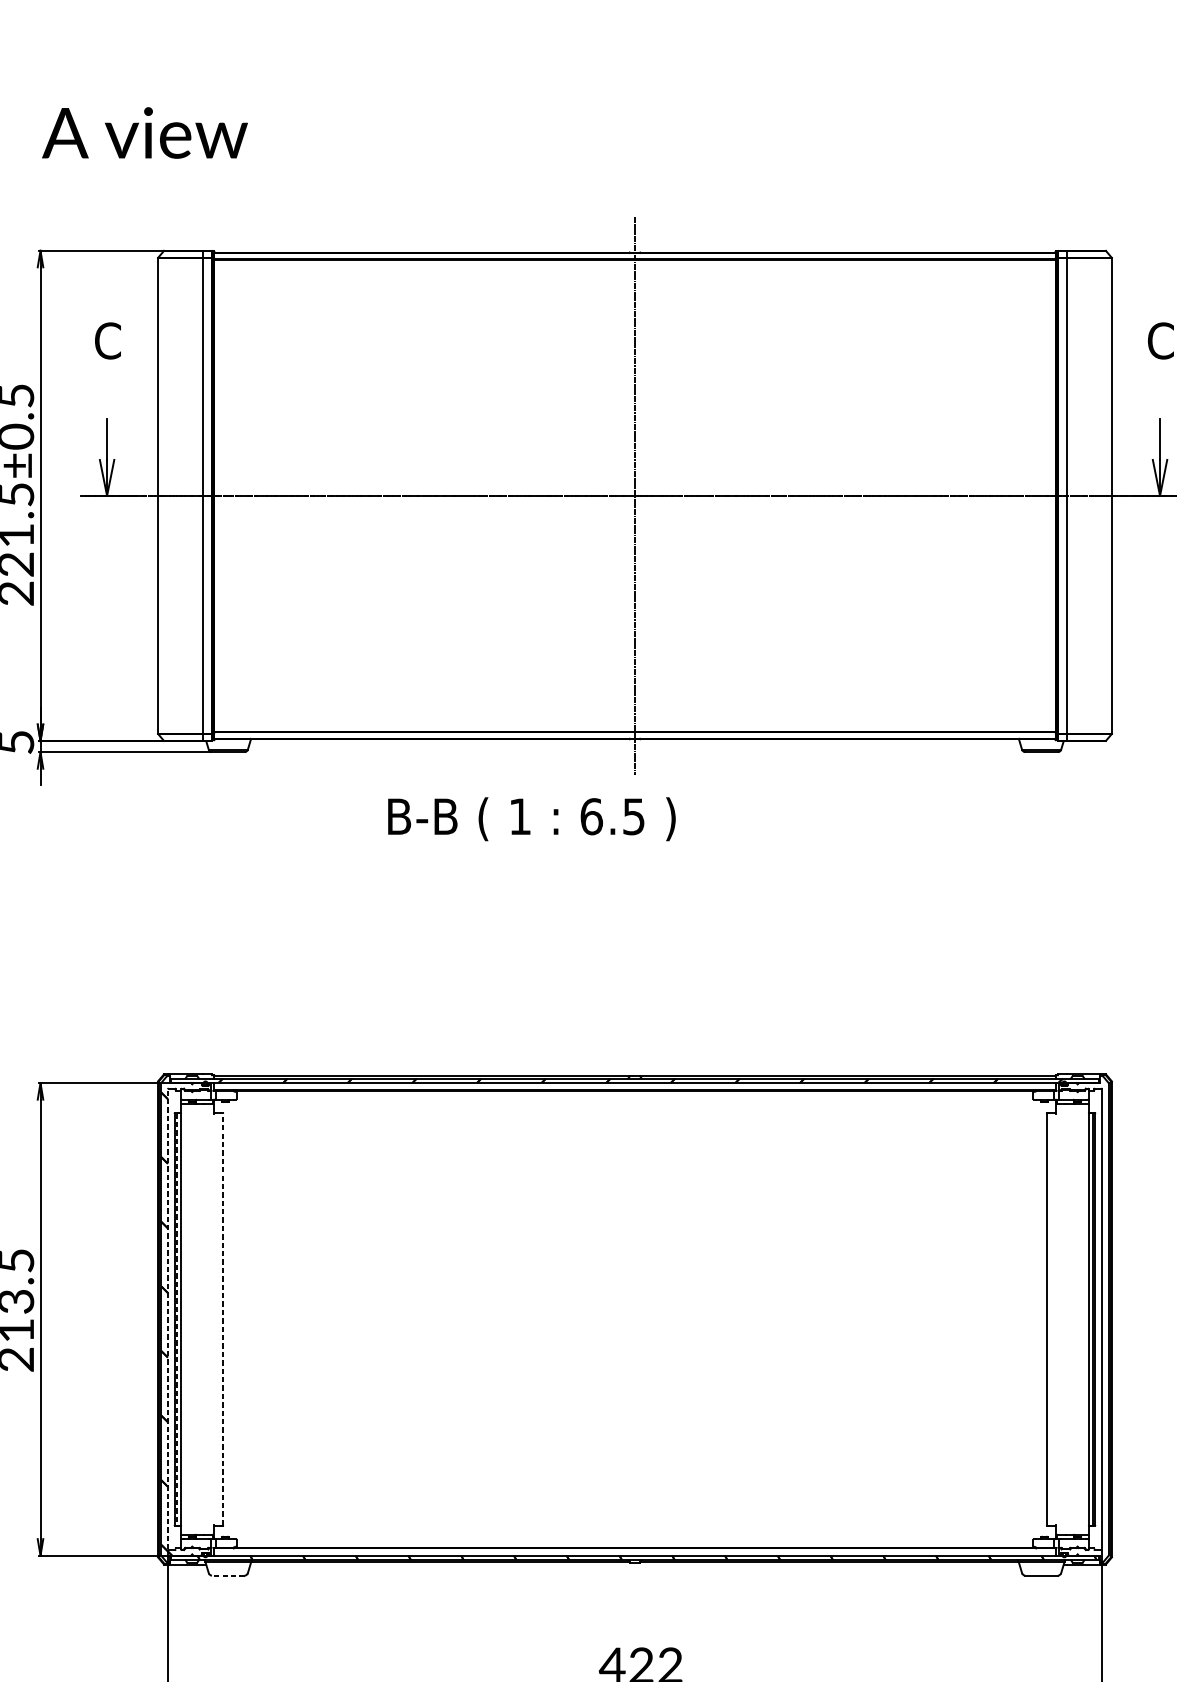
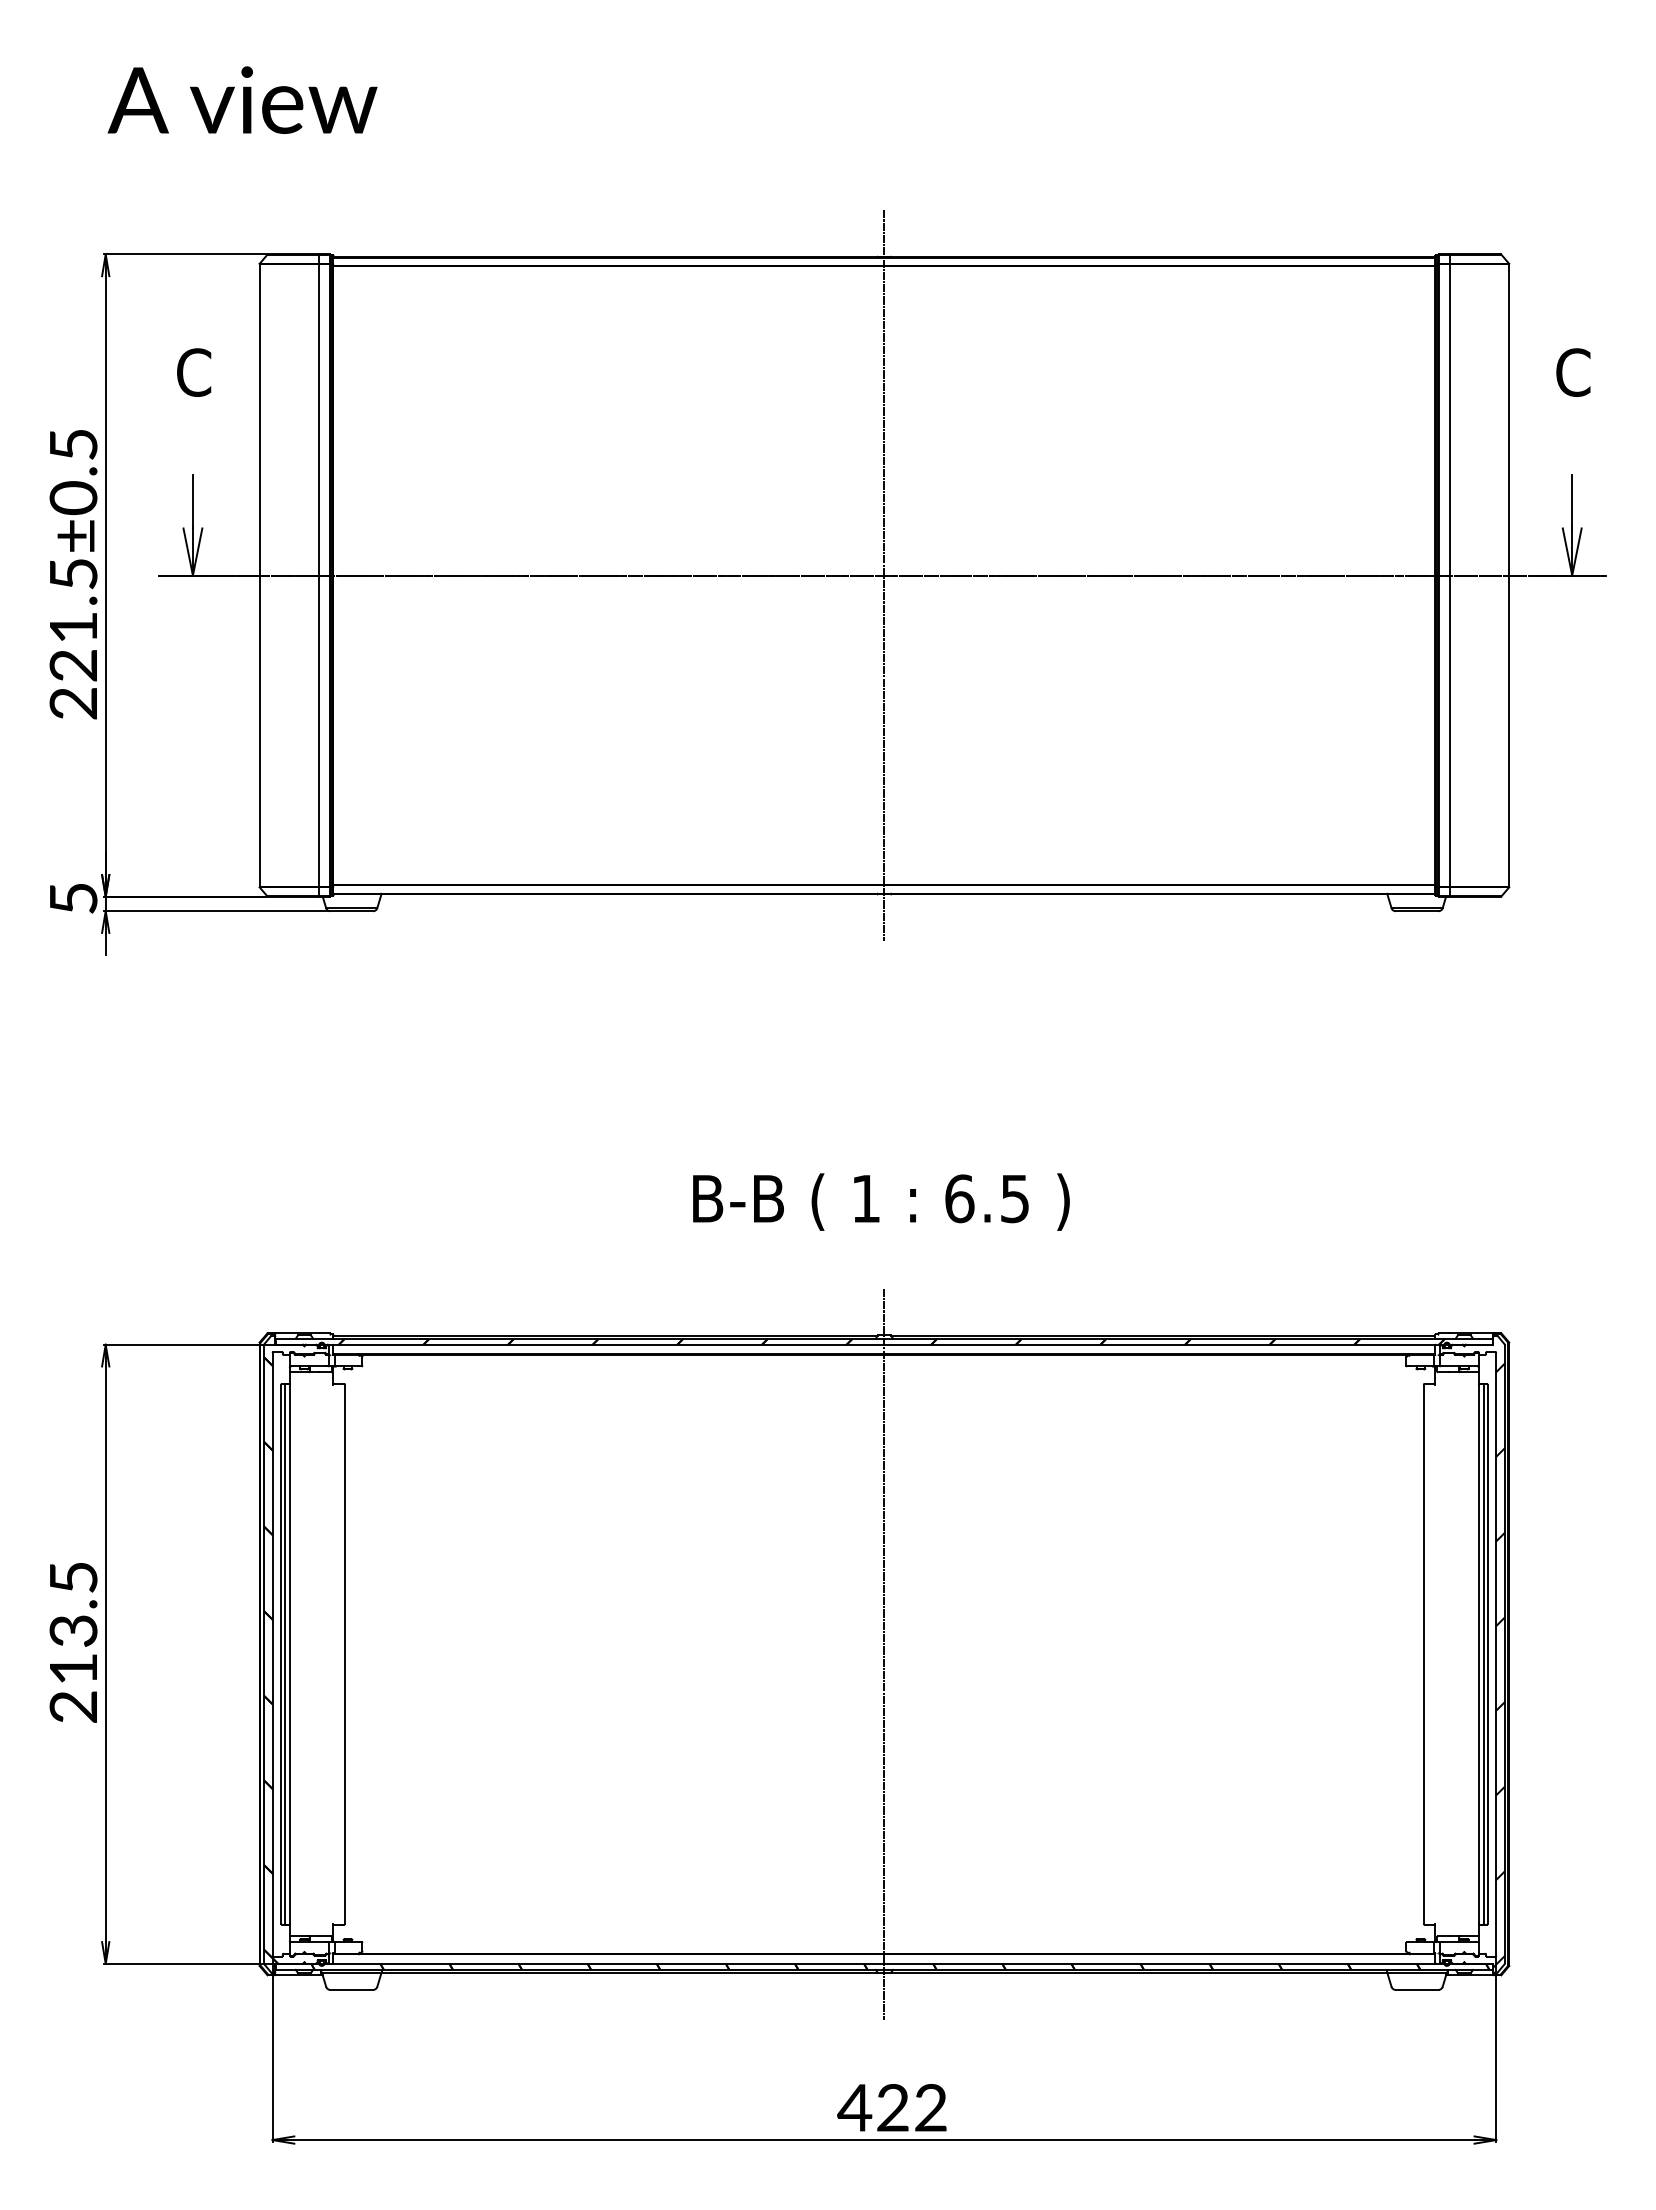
text: (531, 818) -> (881, 1201), moved
line: (167, 1318) -> (272, 1653), dashed -> solid
line: (635, 1318) -> (884, 1653), added
line: (177, 1319) -> (285, 1654), dashed -> solid
line: (223, 1319) -> (345, 1654), dashed -> solid
hatch: (1103, 1327) -> (1498, 1665), added
line: (228, 1575) -> (351, 1989), dashed -> solid

